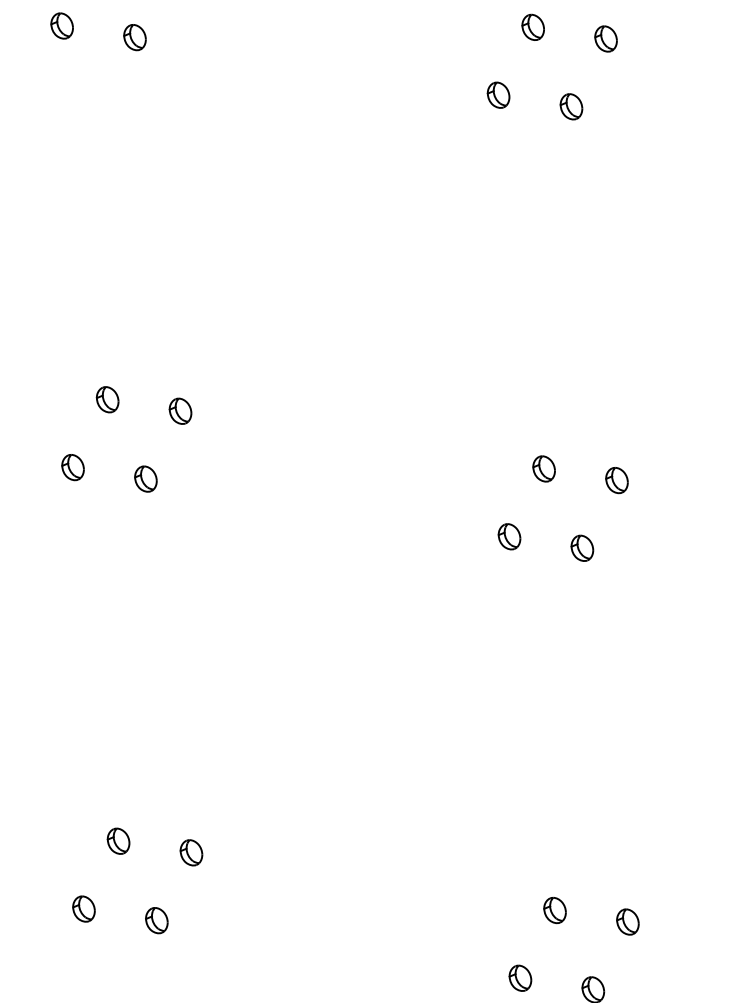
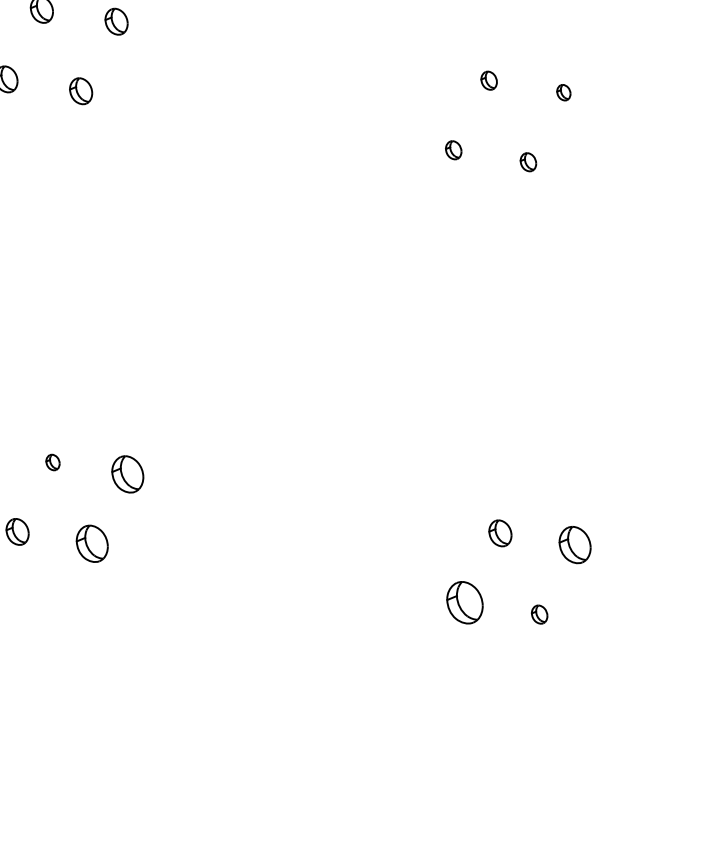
part: (532, 26) -> (488, 79), size x0.7
part: (605, 38) -> (563, 92), size x0.6
part: (498, 94) -> (453, 149), size x0.7
part: (571, 106) -> (528, 161), size x0.7
part: (107, 399) -> (52, 462), size x0.6
part: (180, 410) -> (127, 473), size x1.4
part: (145, 478) -> (91, 543), size x1.4
part: (616, 480) -> (574, 545), size x1.4
part: (509, 536) -> (464, 602), size x1.6
part: (582, 547) -> (539, 613), size x0.7

